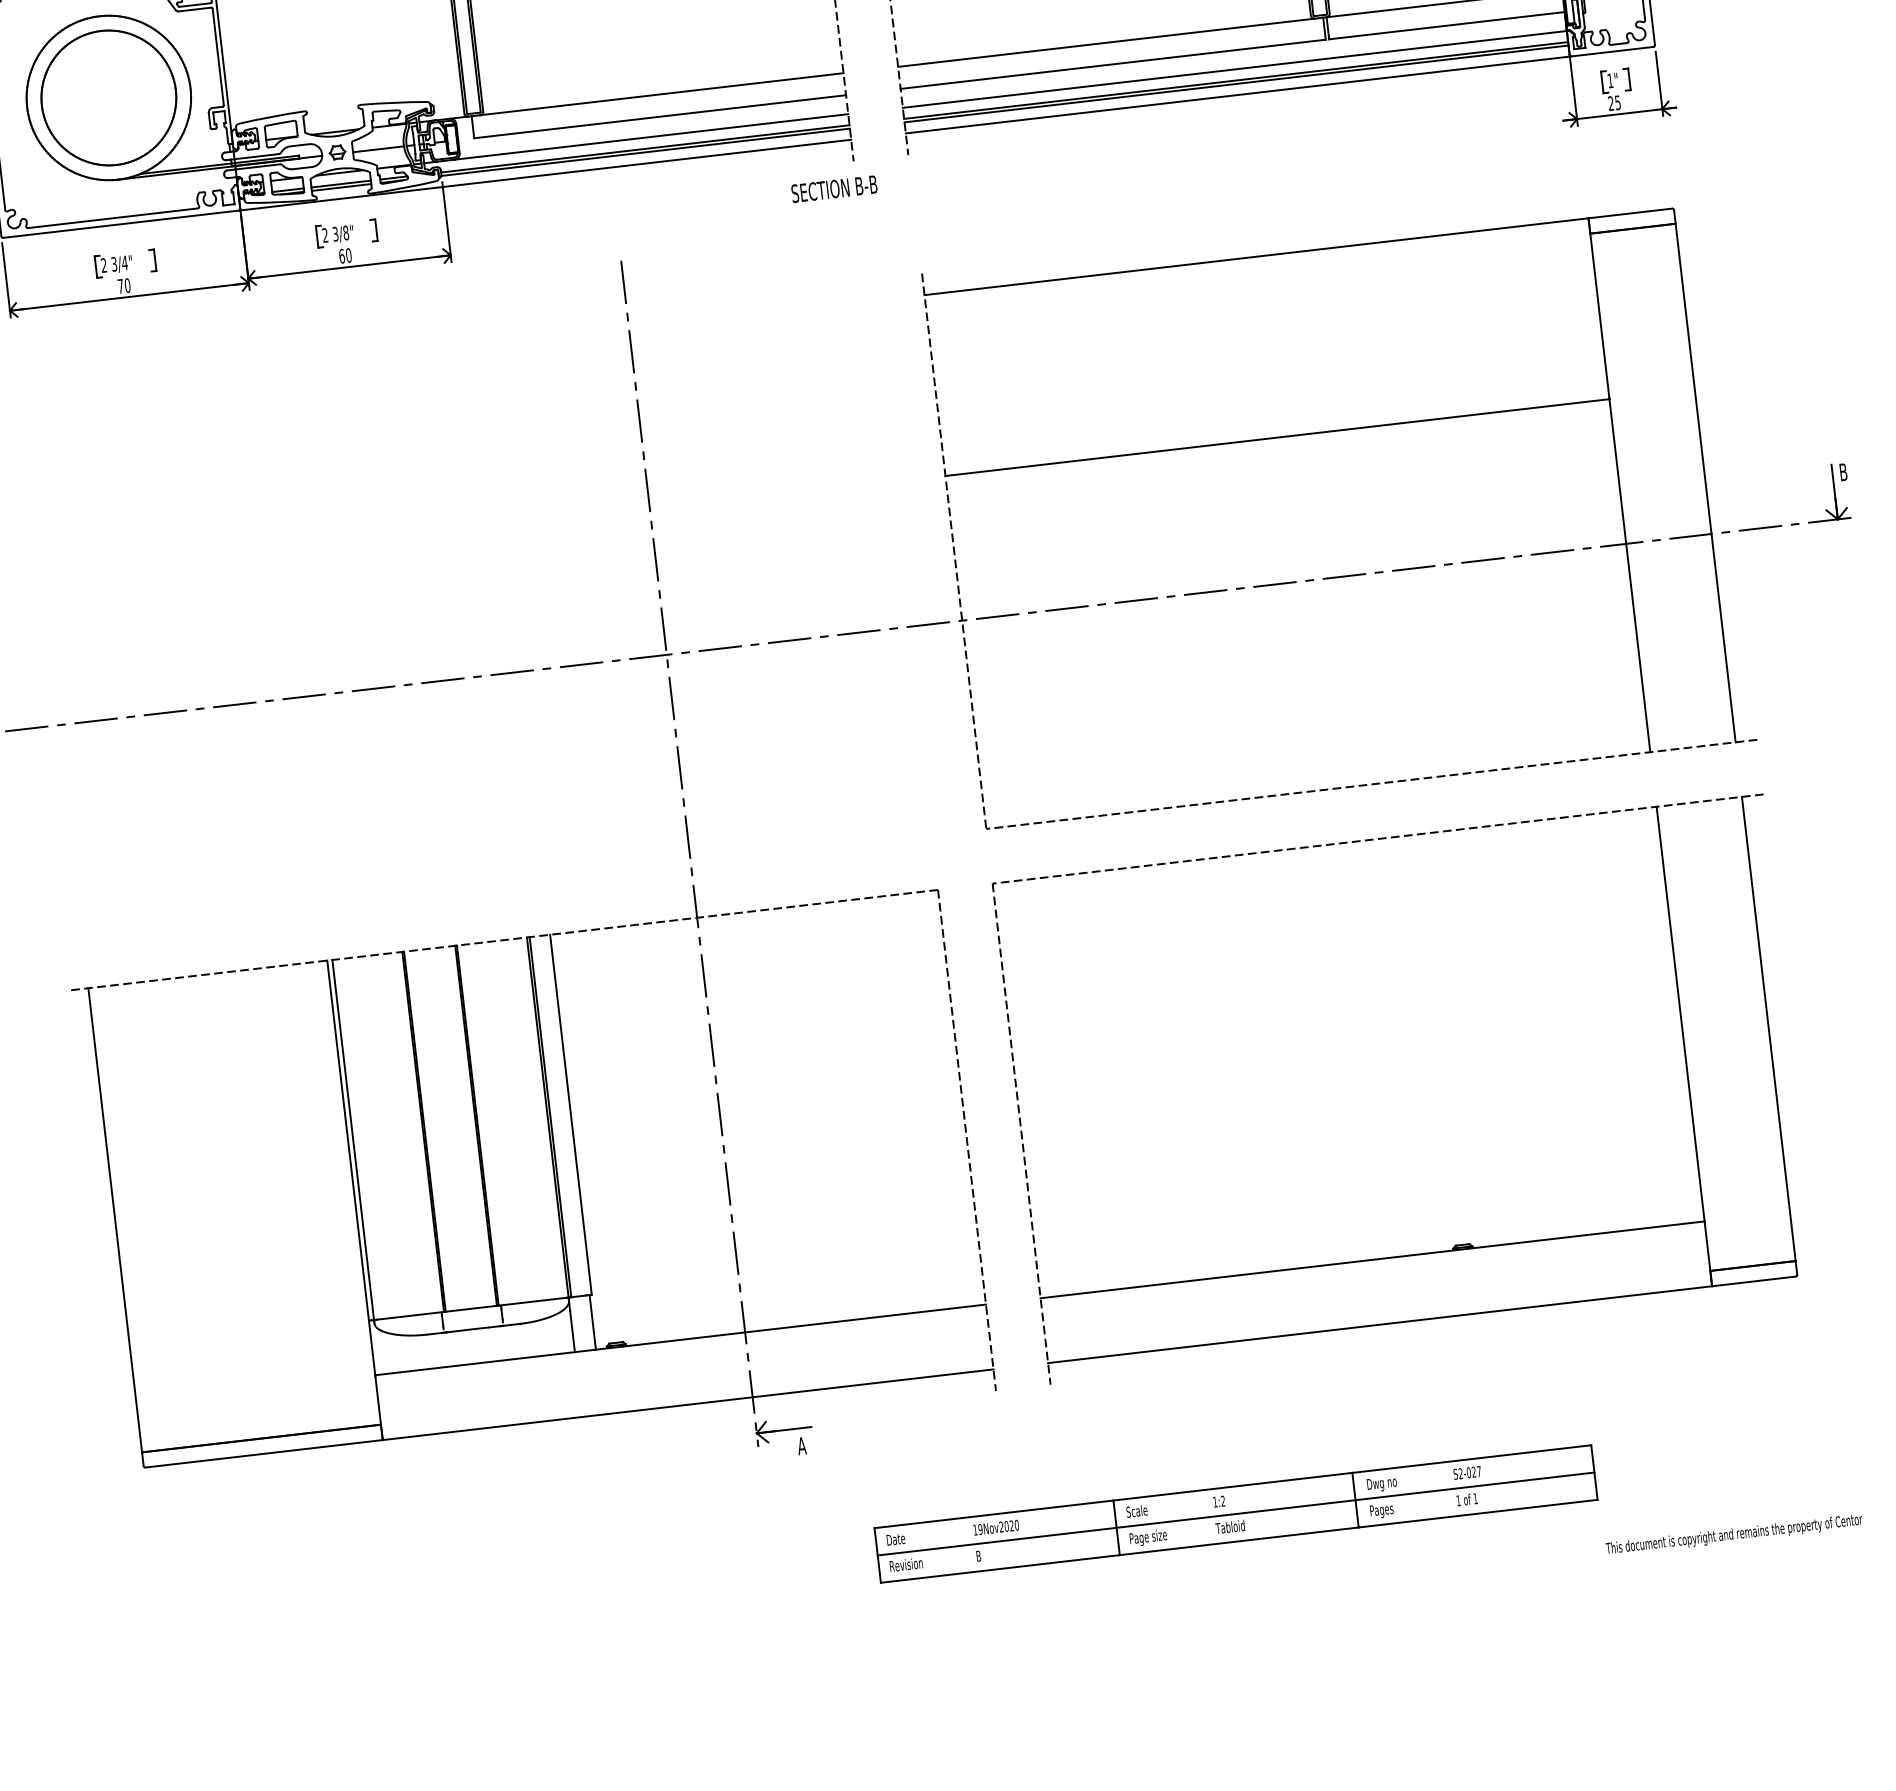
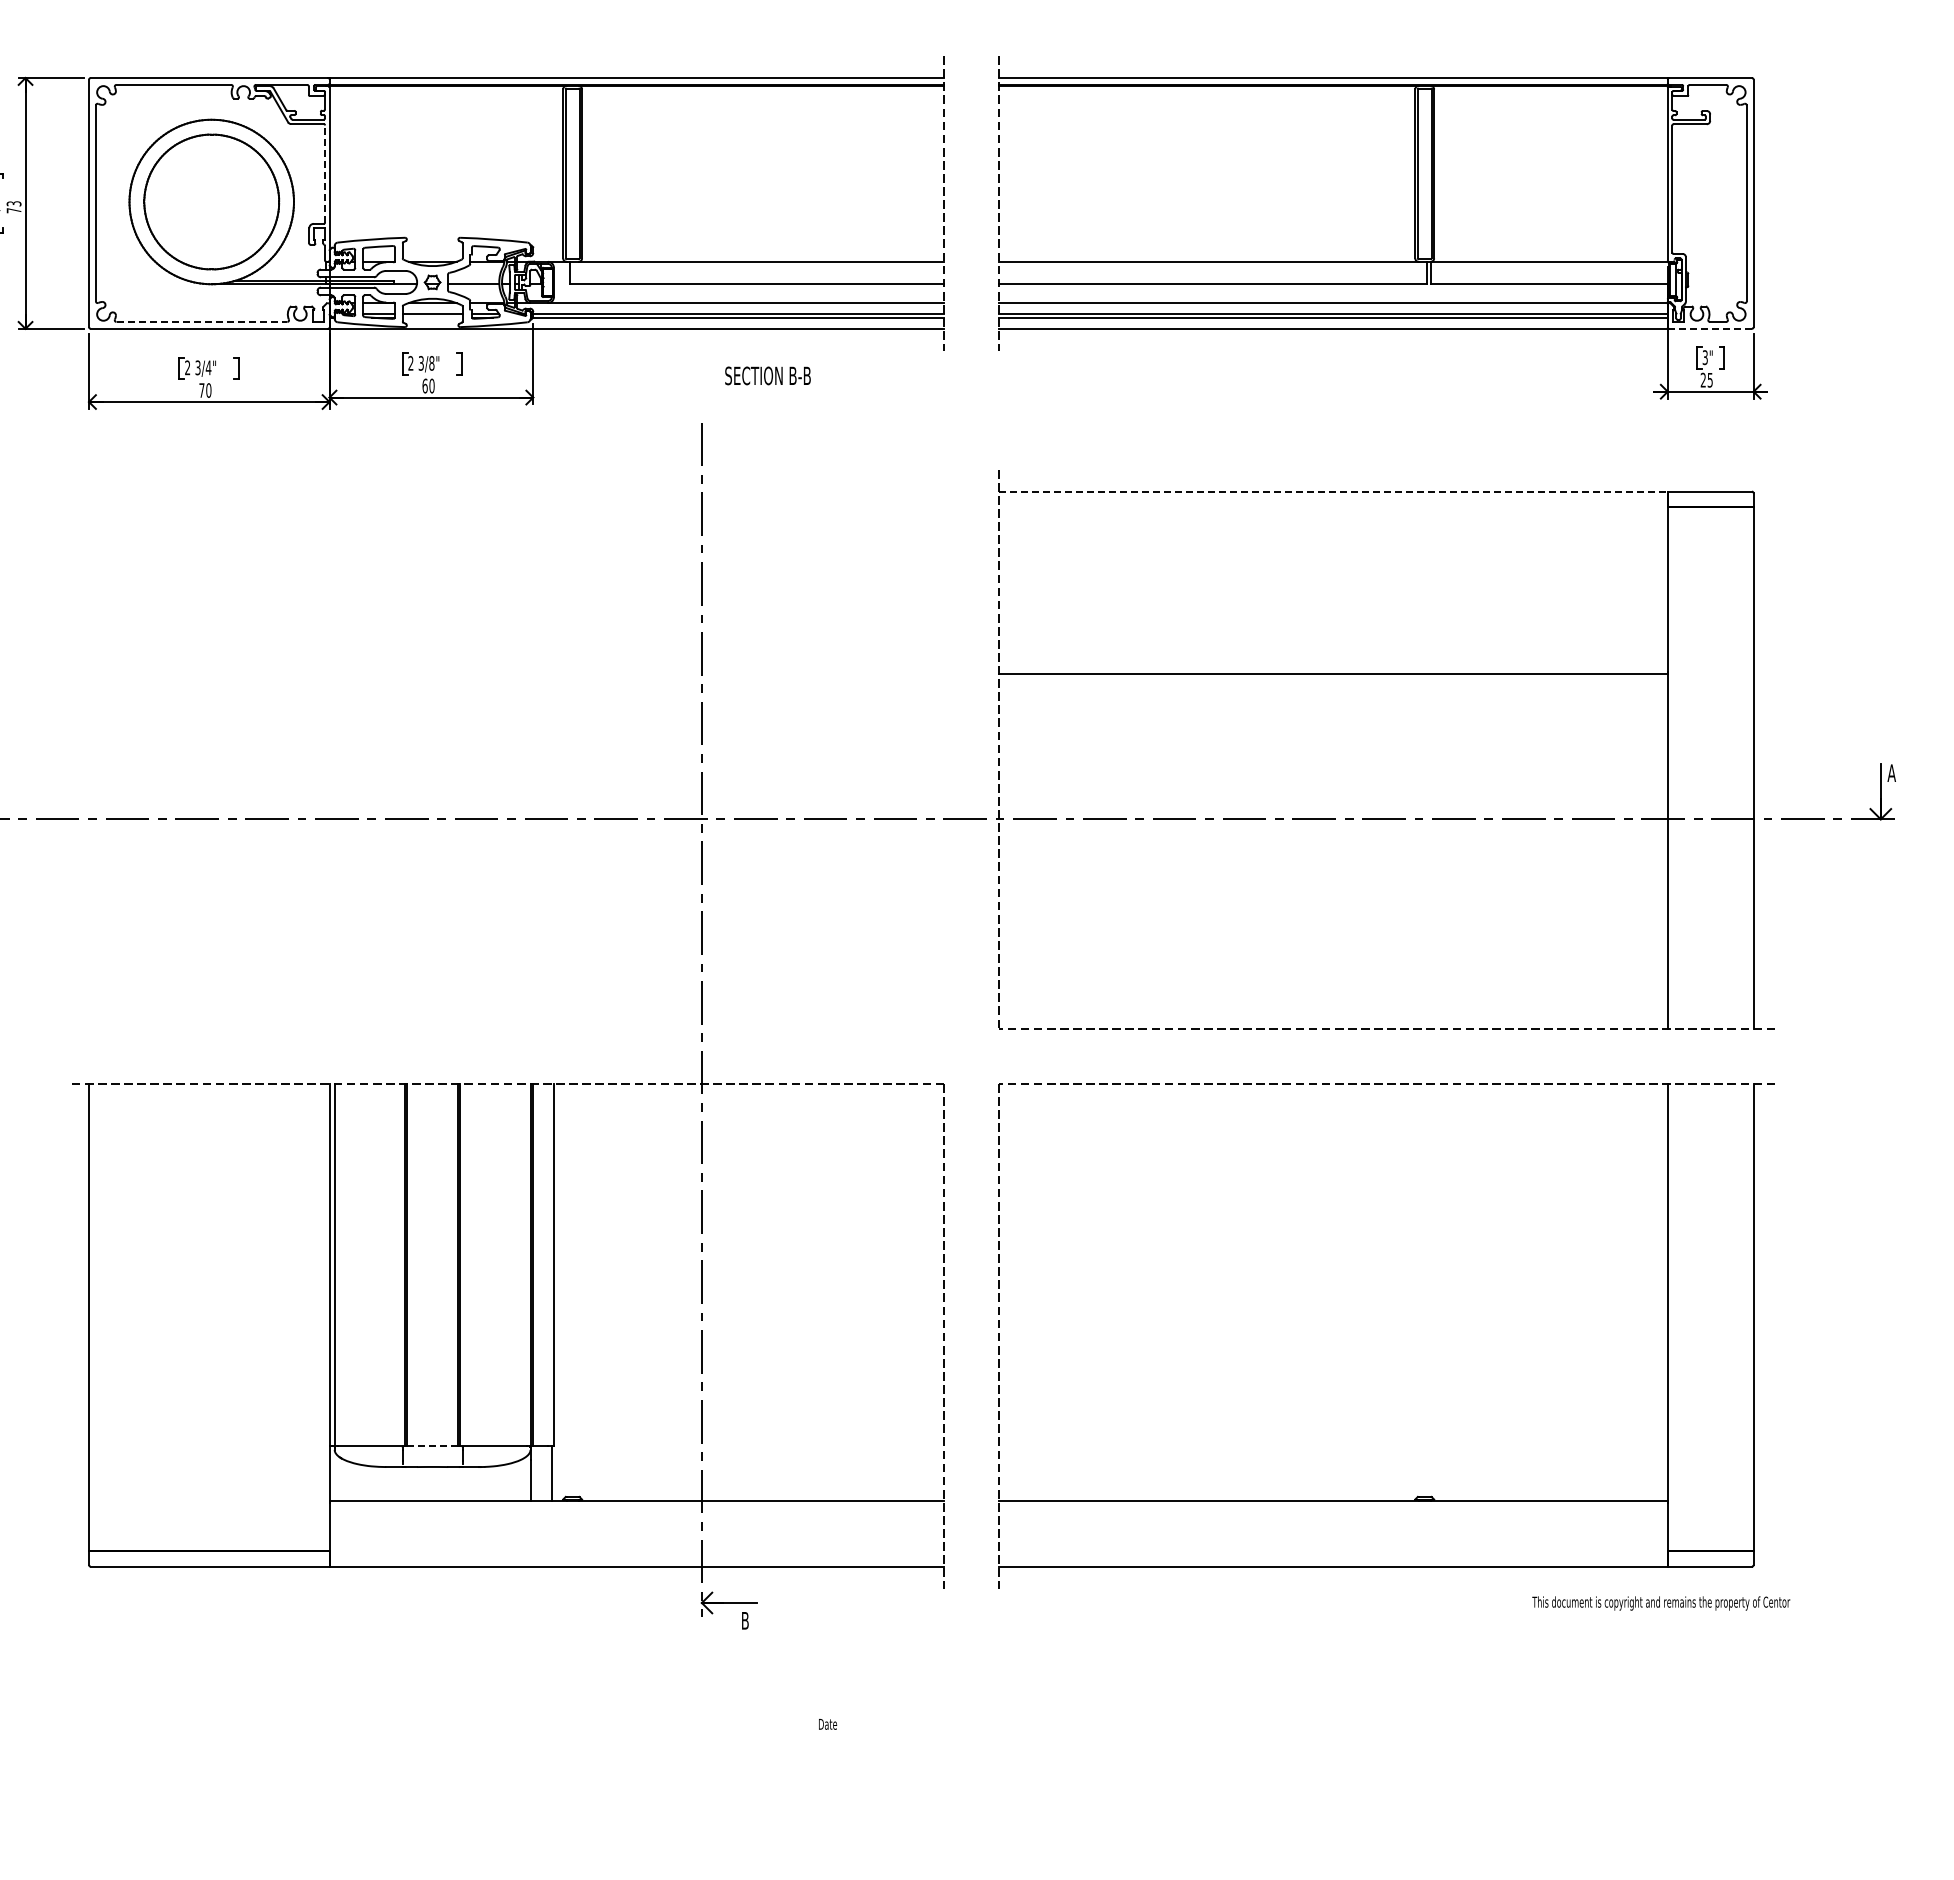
line: (1612, 51) -> (1710, 328), solid -> dashed
line: (218, 56) -> (325, 173), solid -> dashed
text: (1609, 80) -> (1704, 357), 1" -> 3"
line: (341, 187) -> (432, 317), removed
text: (833, 188) -> (767, 375), moved
line: (113, 217) -> (202, 321), solid -> dashed
line: (1257, 256) -> (1334, 491), solid -> dashed
text: (1843, 471) -> (1891, 772), B -> A
line: (471, 1308) -> (432, 1446), solid -> dashed
text: (802, 1445) -> (745, 1620), A -> B
part: (1235, 1514) -> (1168, 1738), removed
text: (1734, 1535) -> (1661, 1603), moved

